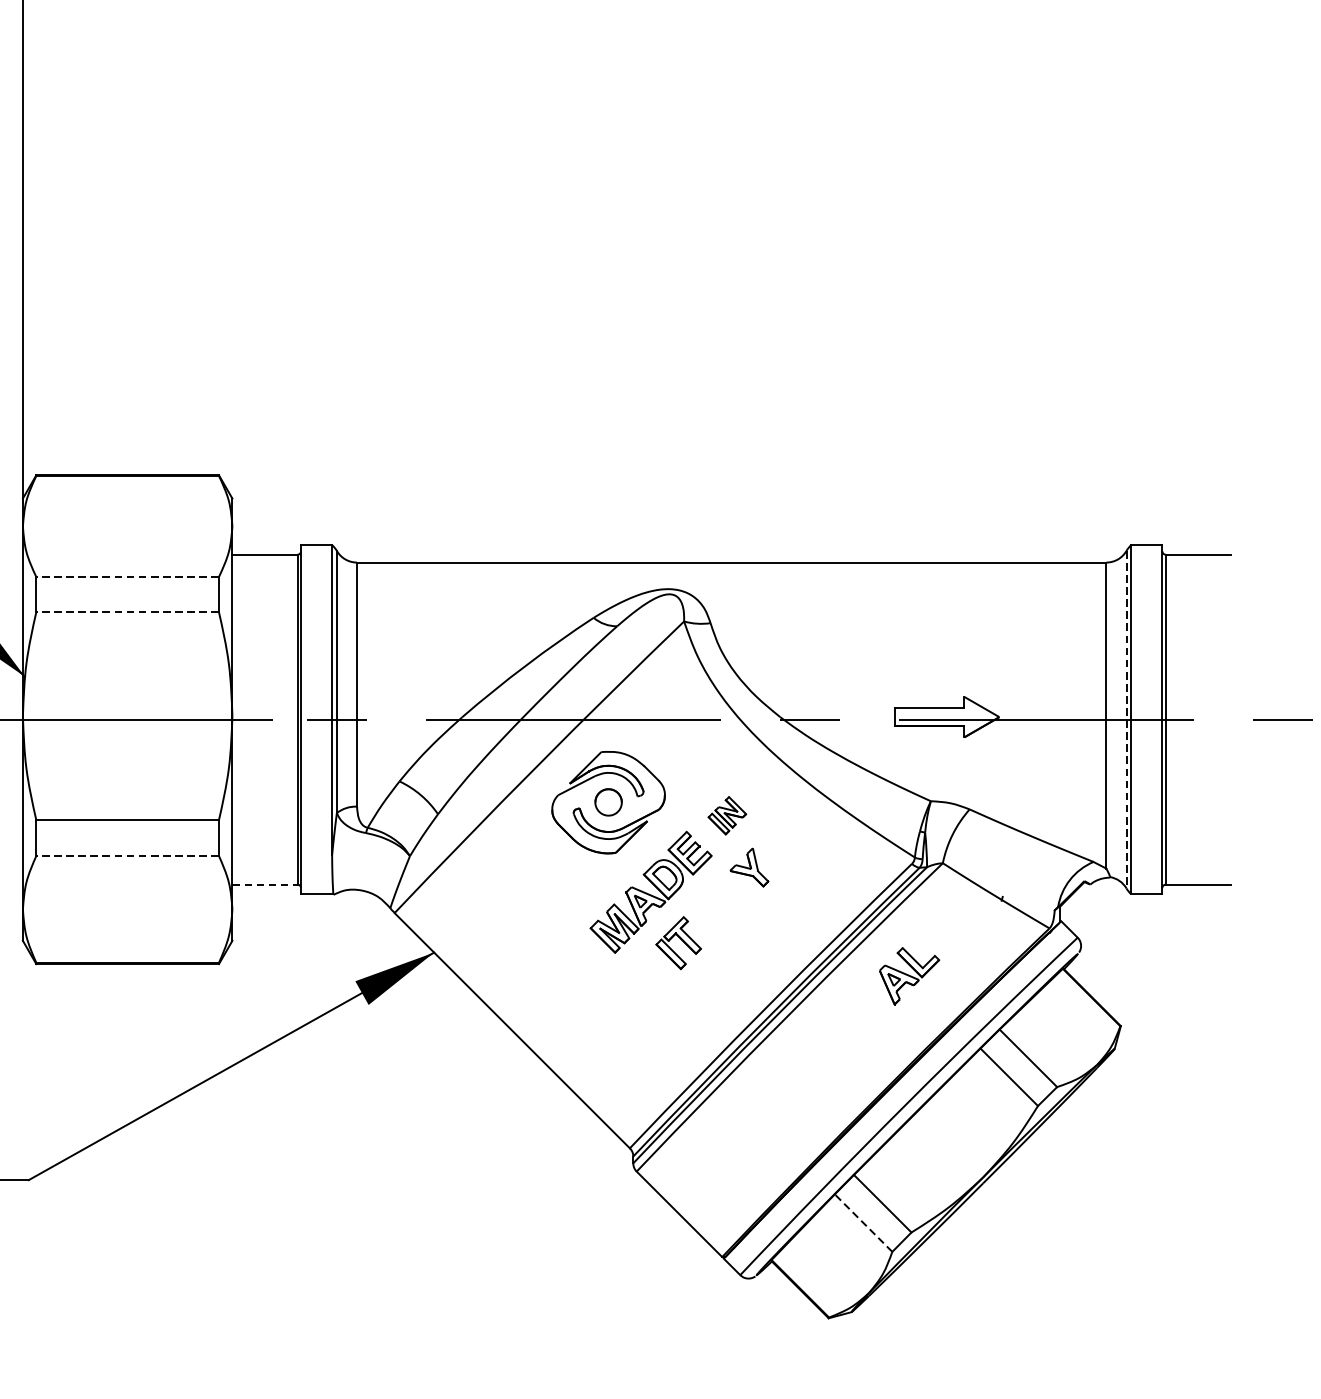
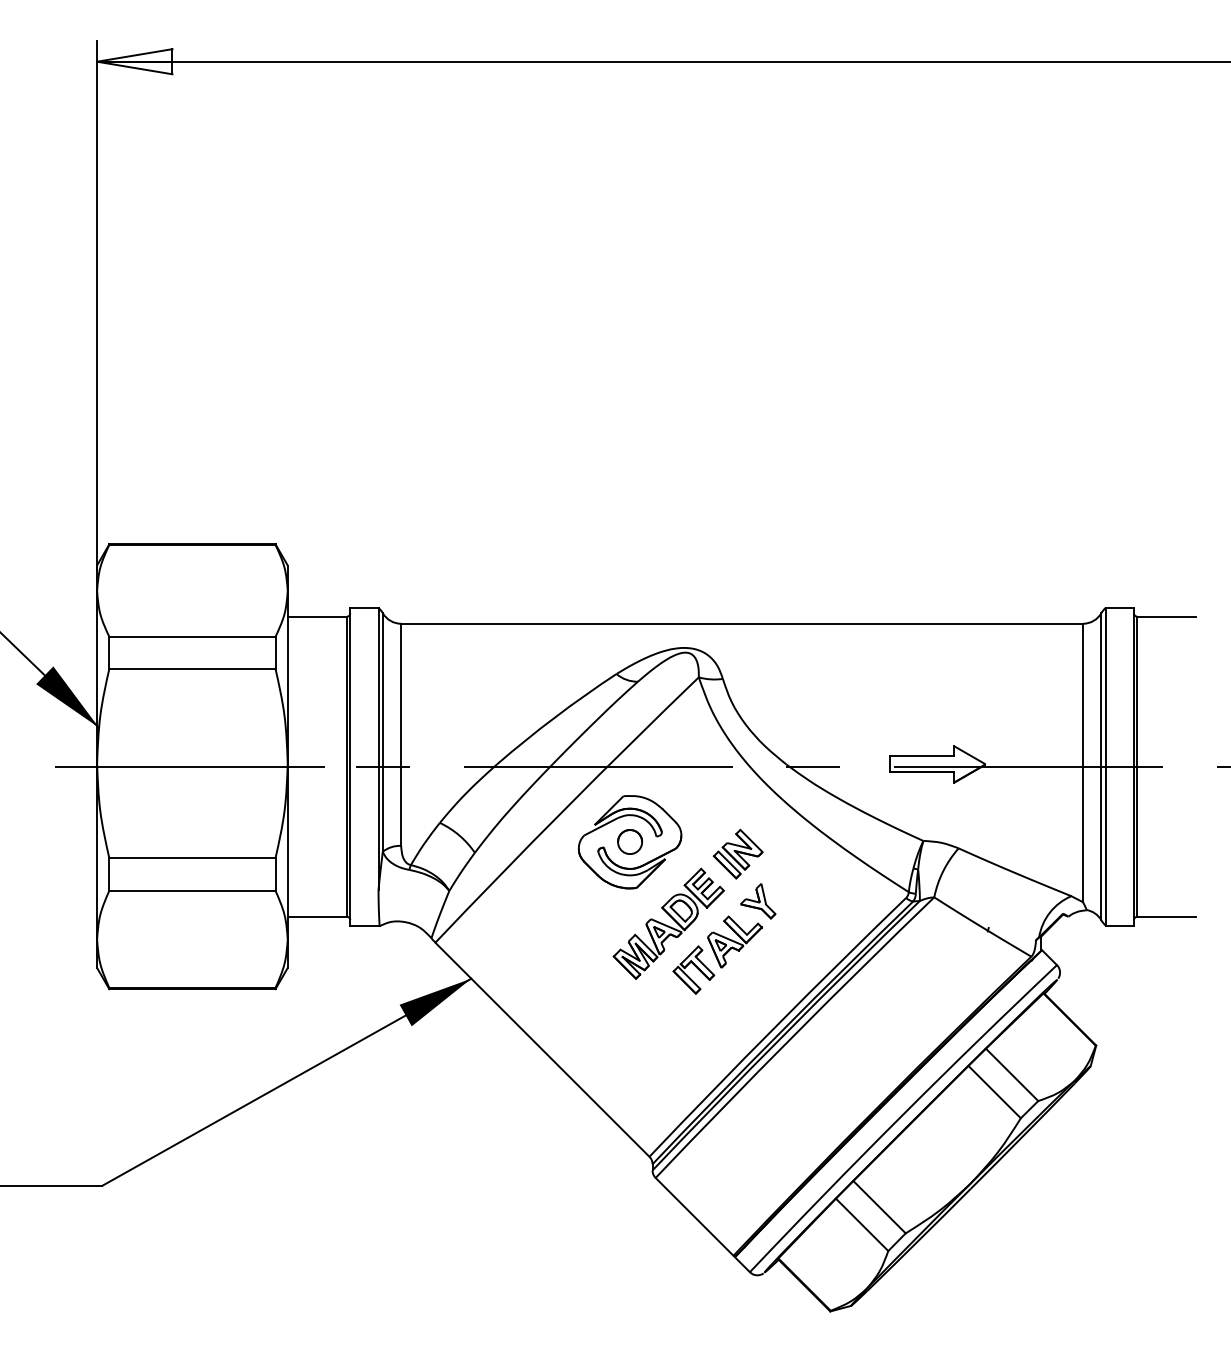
line: (126, 576) -> (191, 636), dashed -> solid
line: (126, 611) -> (191, 668), dashed -> solid
line: (1126, 719) -> (1101, 766), dashed -> solid
part: (726, 815) -> (737, 853), size x1.43
line: (126, 855) -> (191, 890), dashed -> solid
line: (265, 884) -> (317, 916), dashed -> solid
part: (909, 975) -> (734, 941), moved
line: (862, 1222) -> (861, 1224), dashed -> solid

